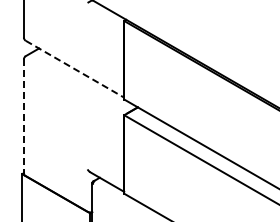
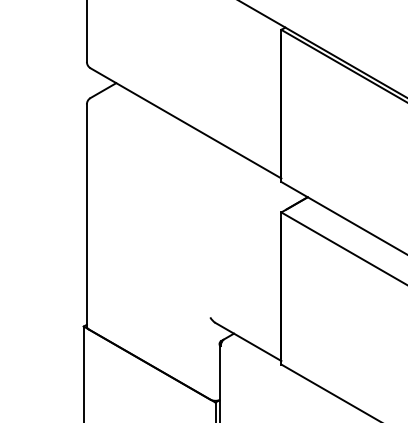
line: (75, 69) -> (186, 123), dashed -> solid
line: (23, 117) -> (86, 216), dashed -> solid

